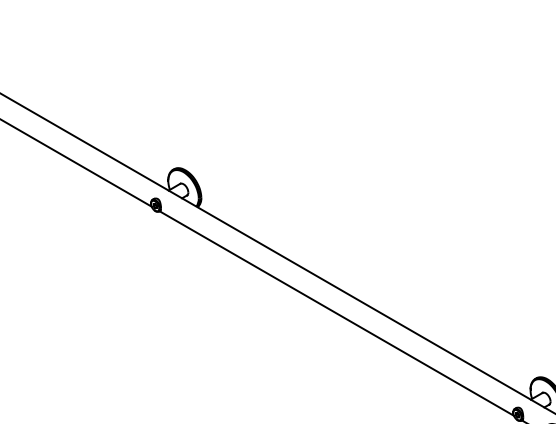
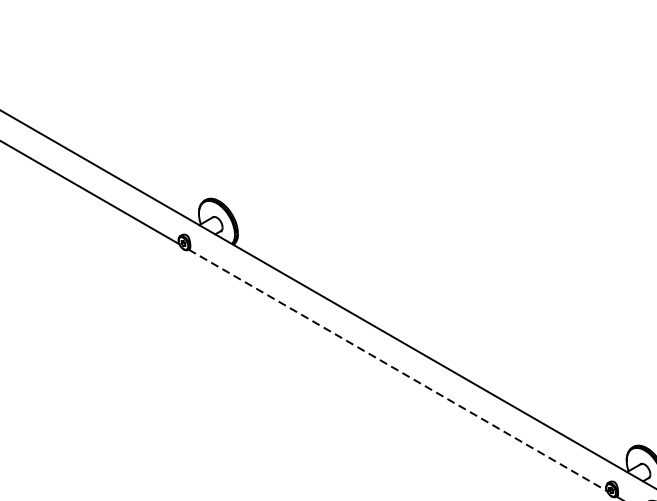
line: (336, 313) -> (397, 370), solid -> dashed

